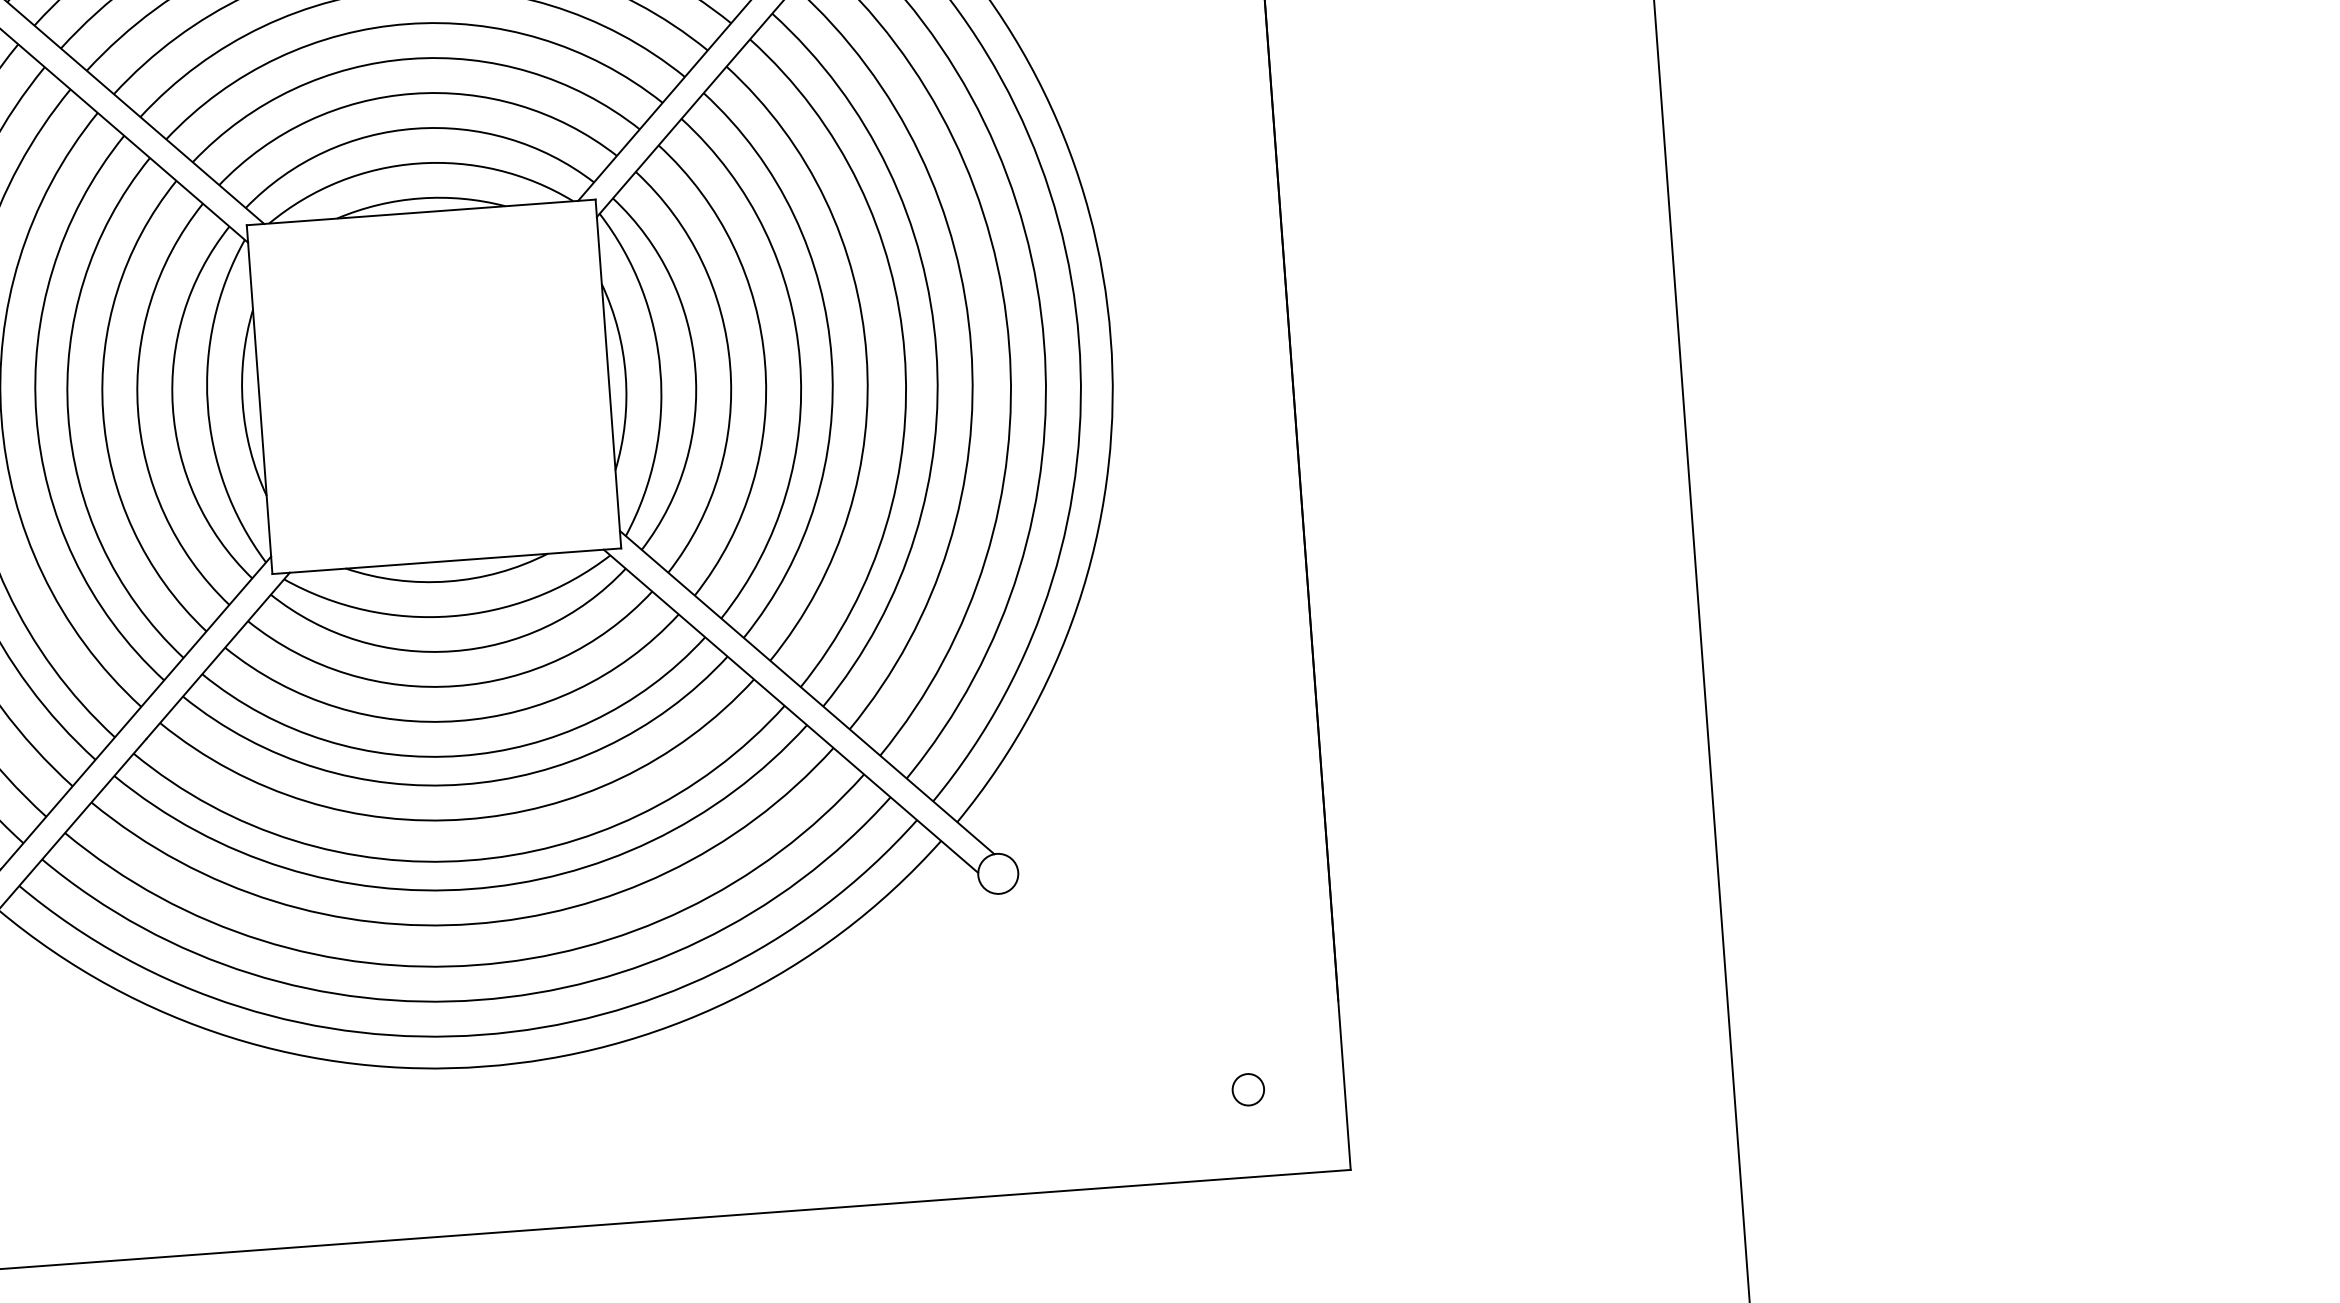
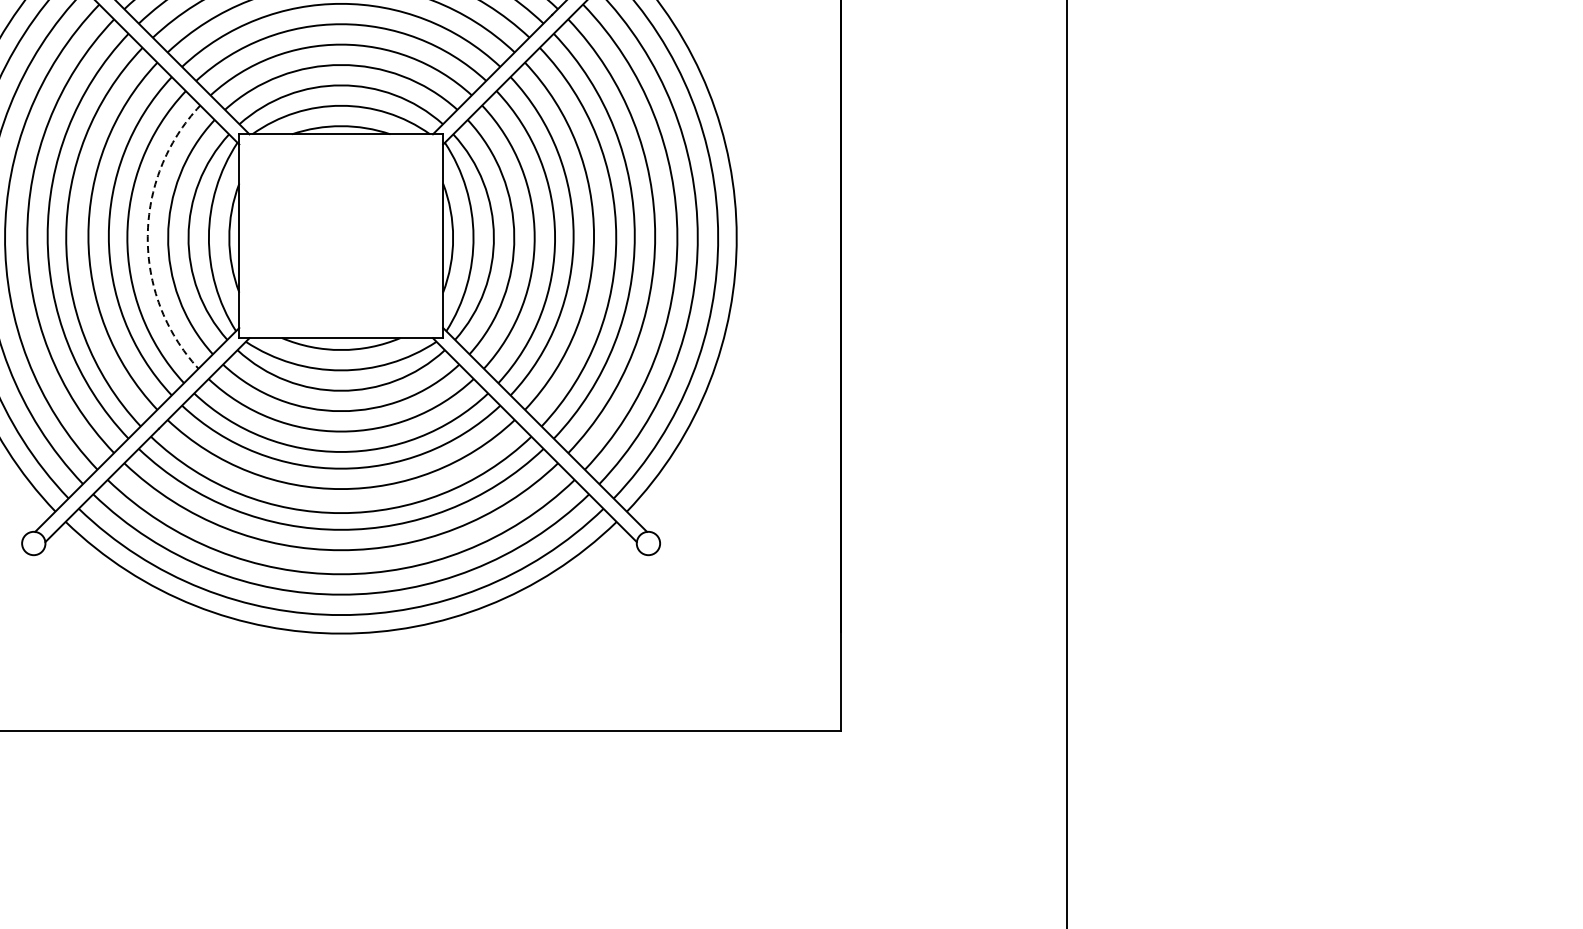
arc: (102, 411) -> (147, 236), solid -> dashed
circle: (1248, 1089) -> (784, 679), removed

